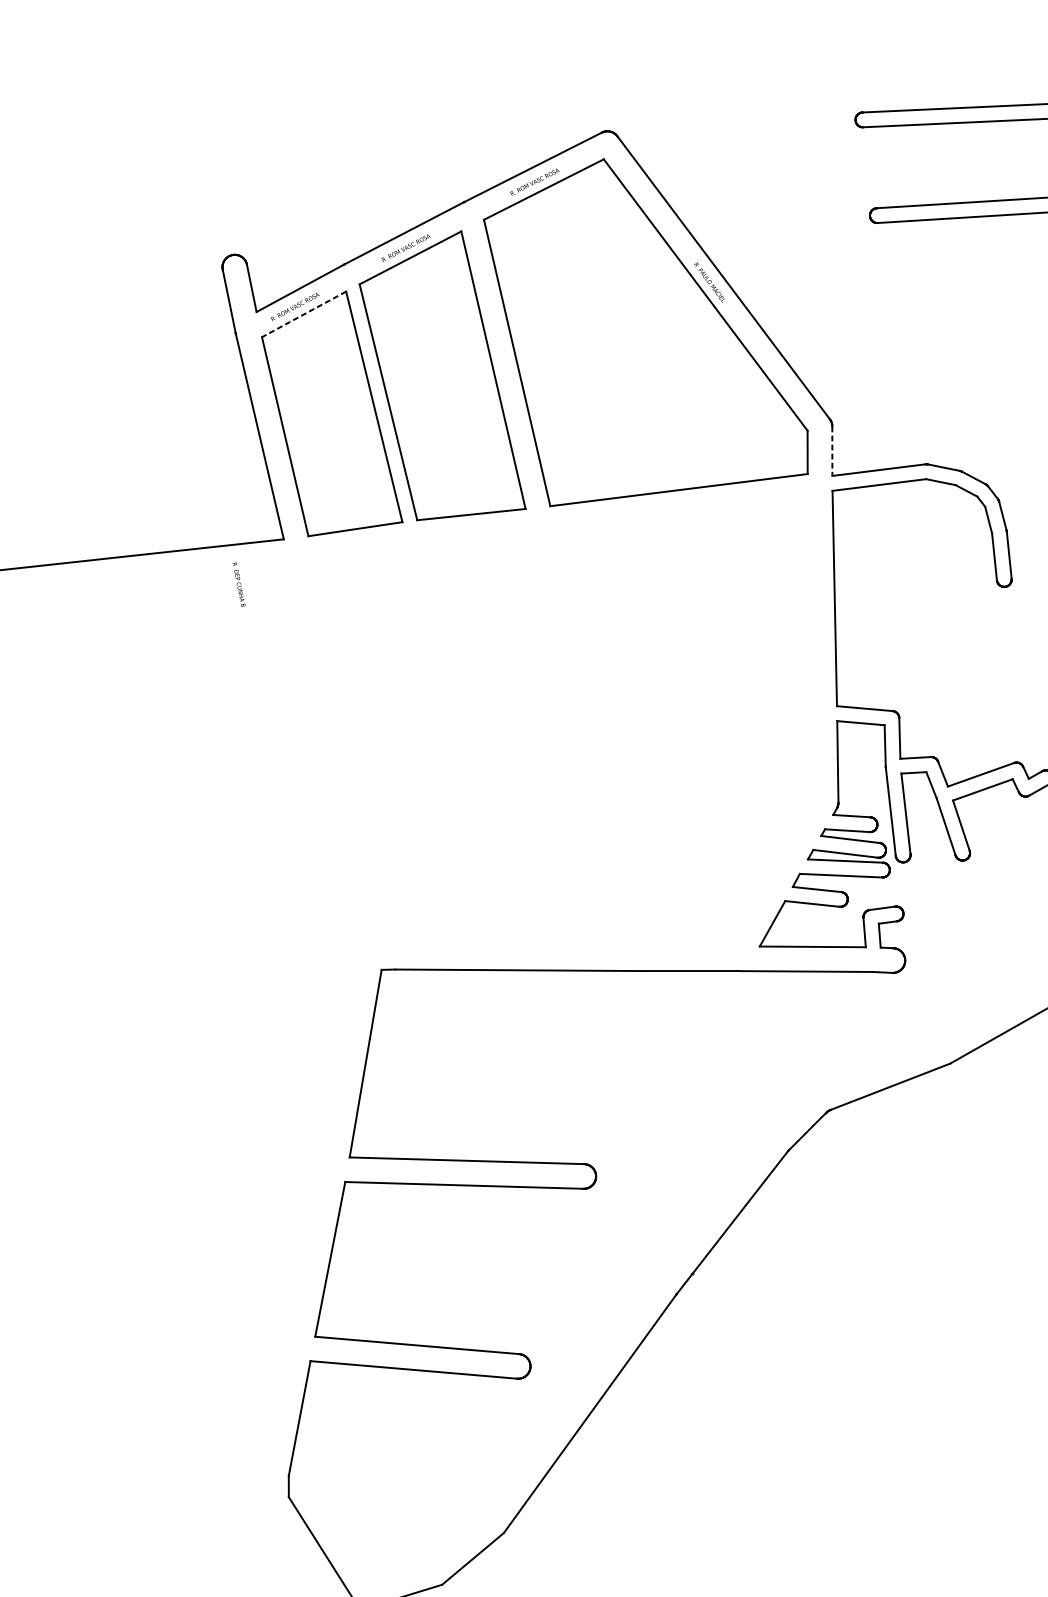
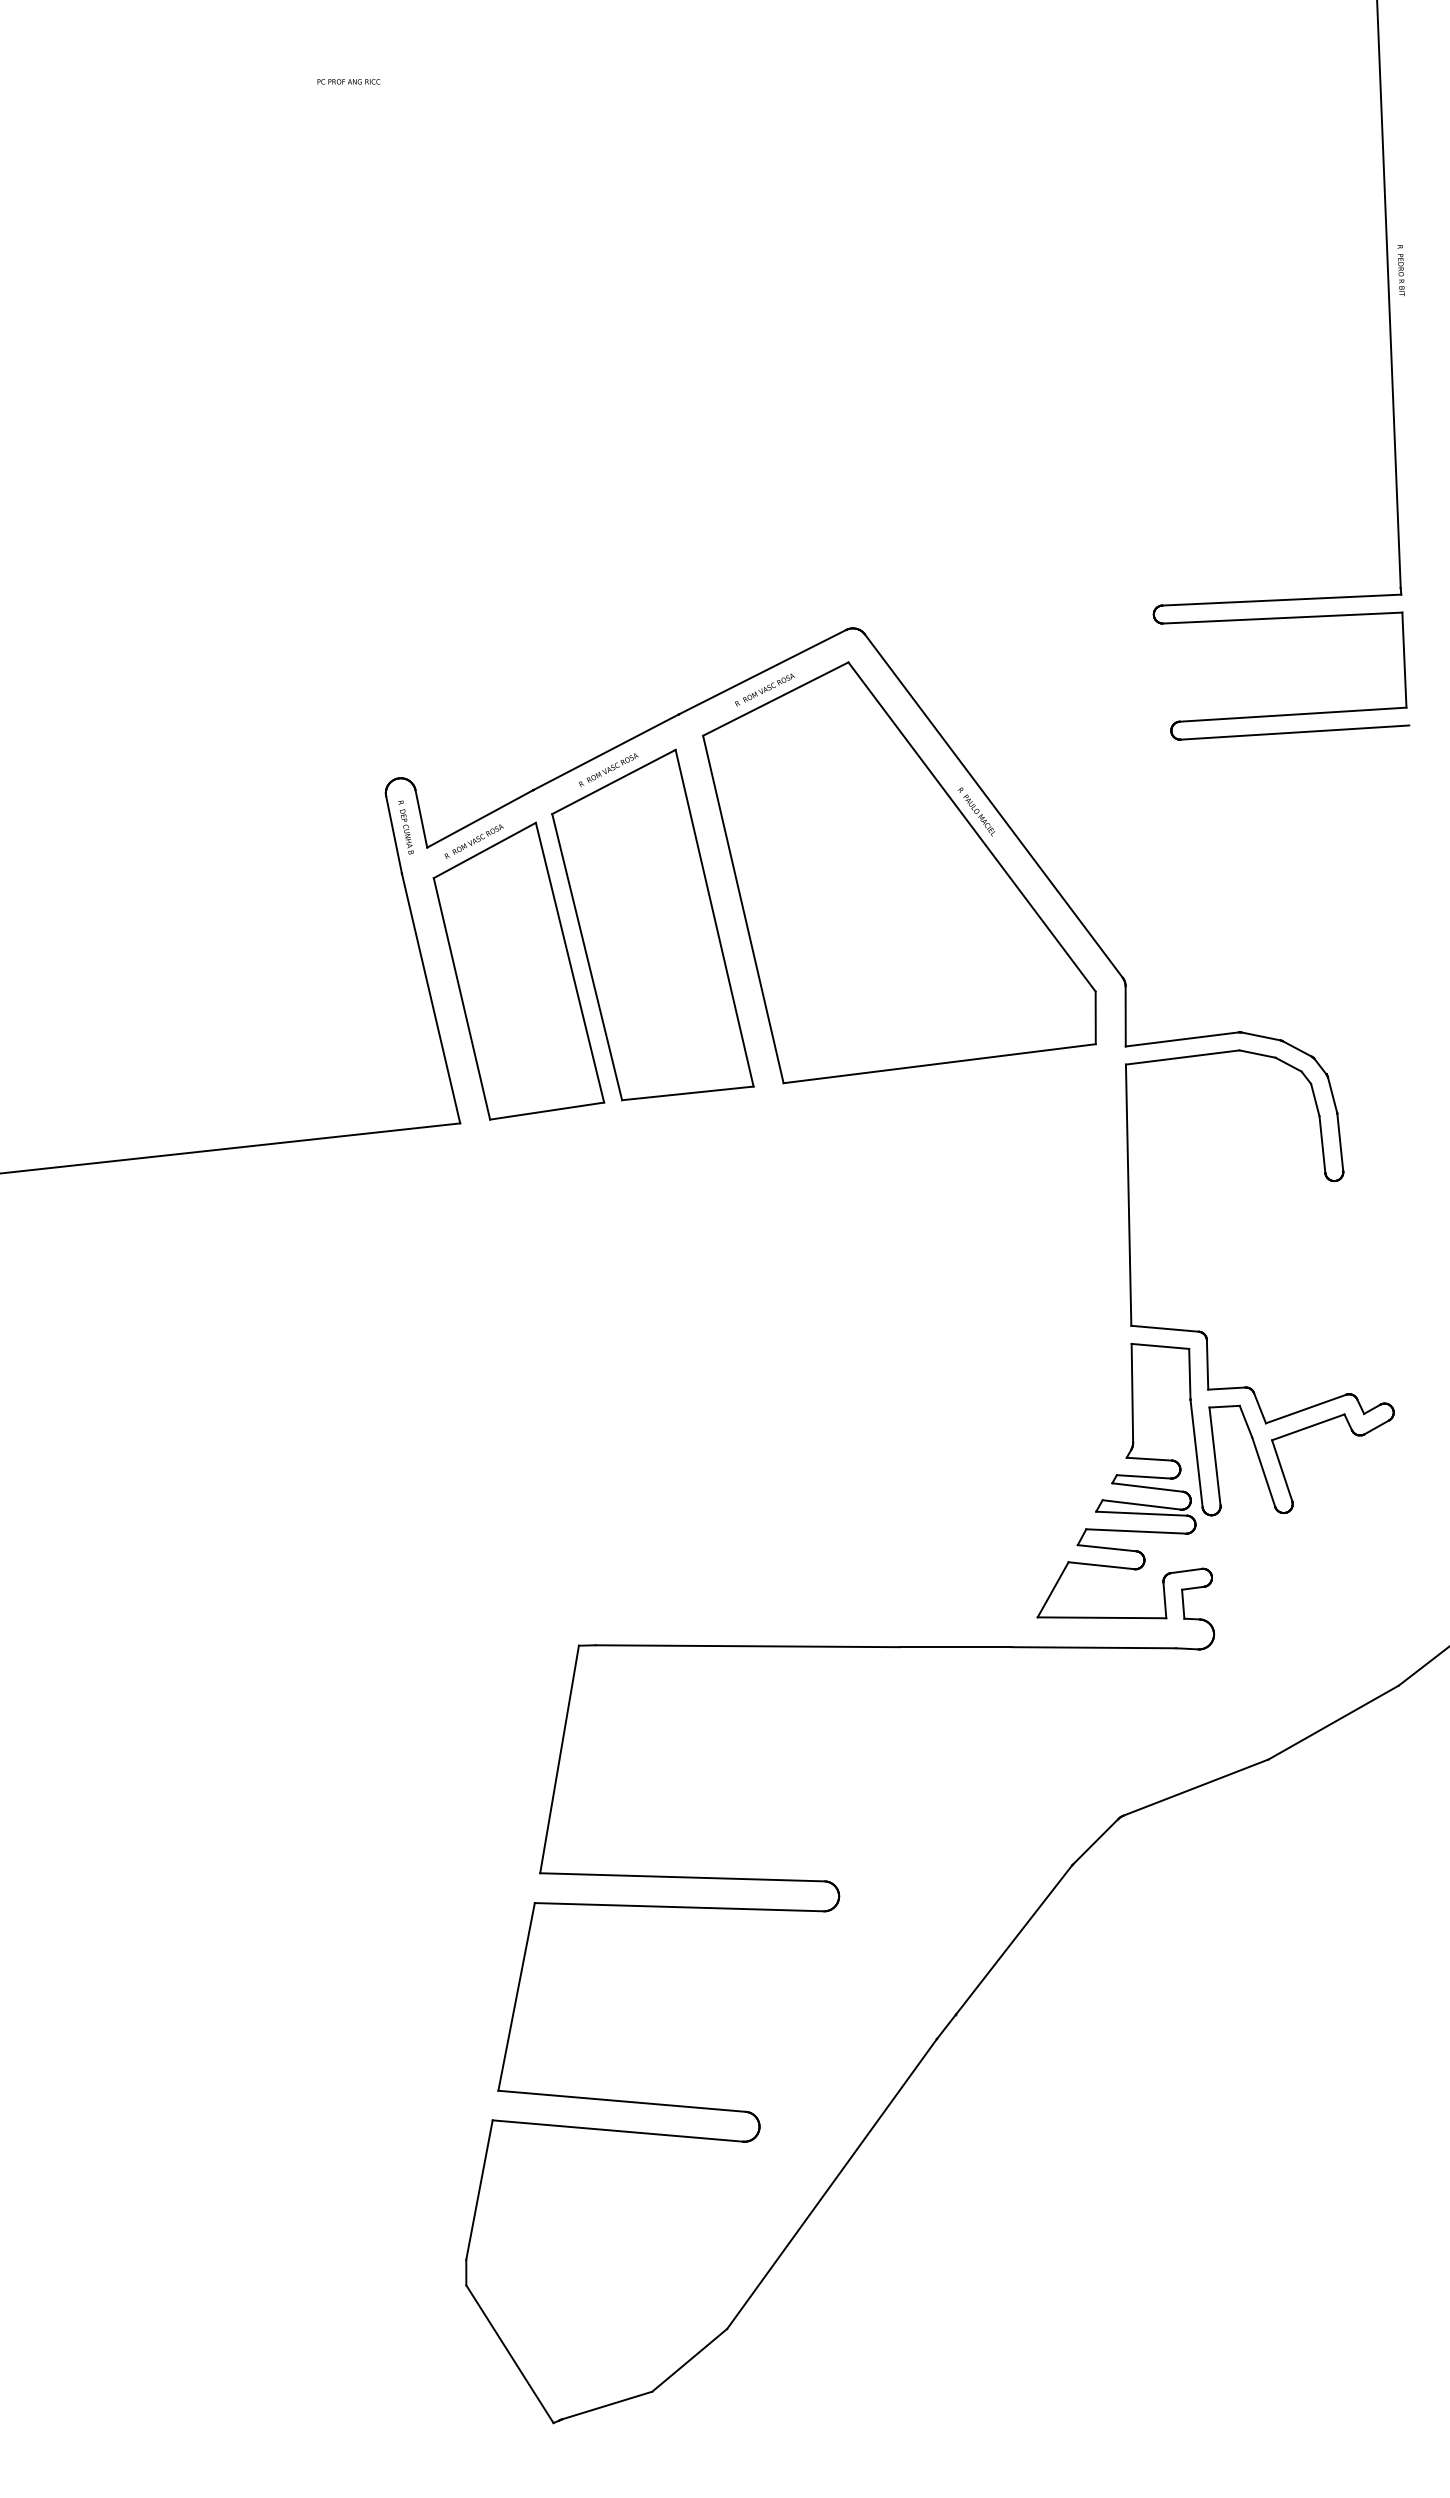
line: (303, 314) -> (484, 850), dashed -> solid
line: (832, 451) -> (1125, 1016), dashed -> solid
text: (238, 584) -> (405, 827), moved

